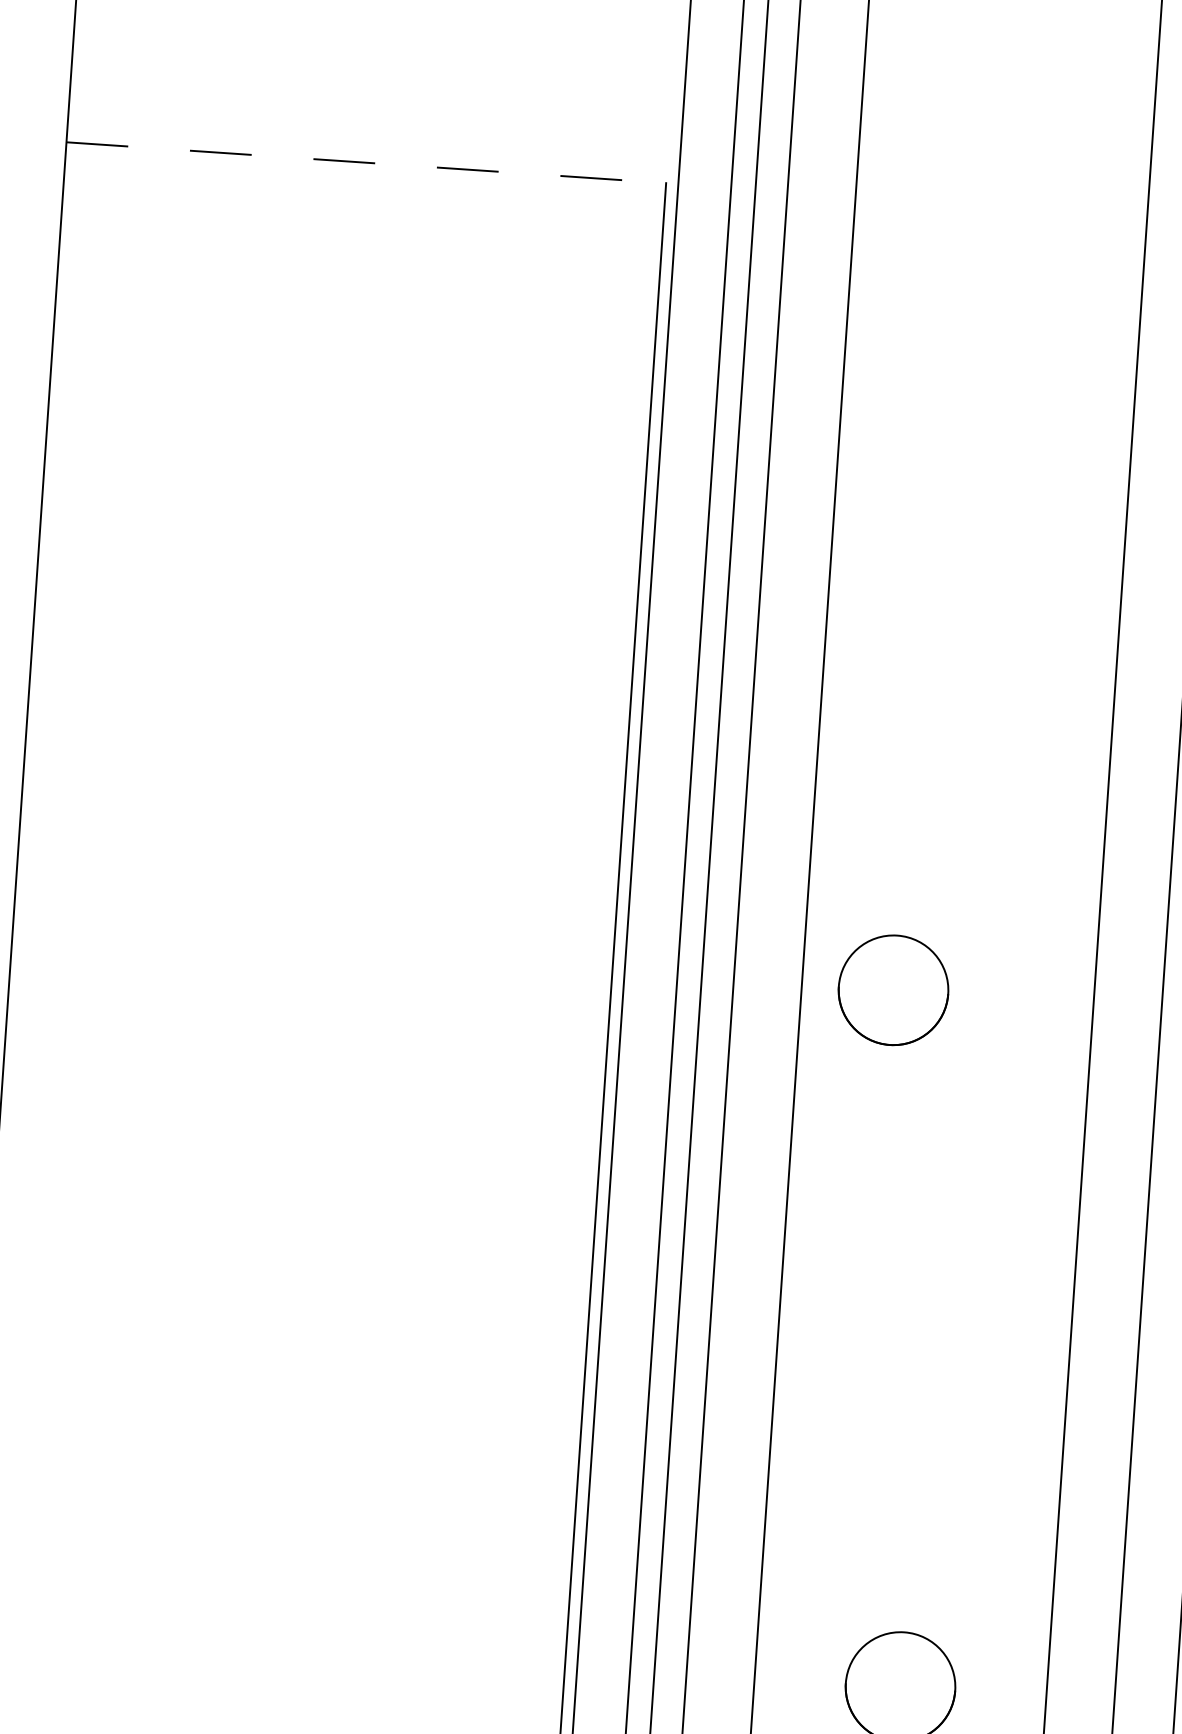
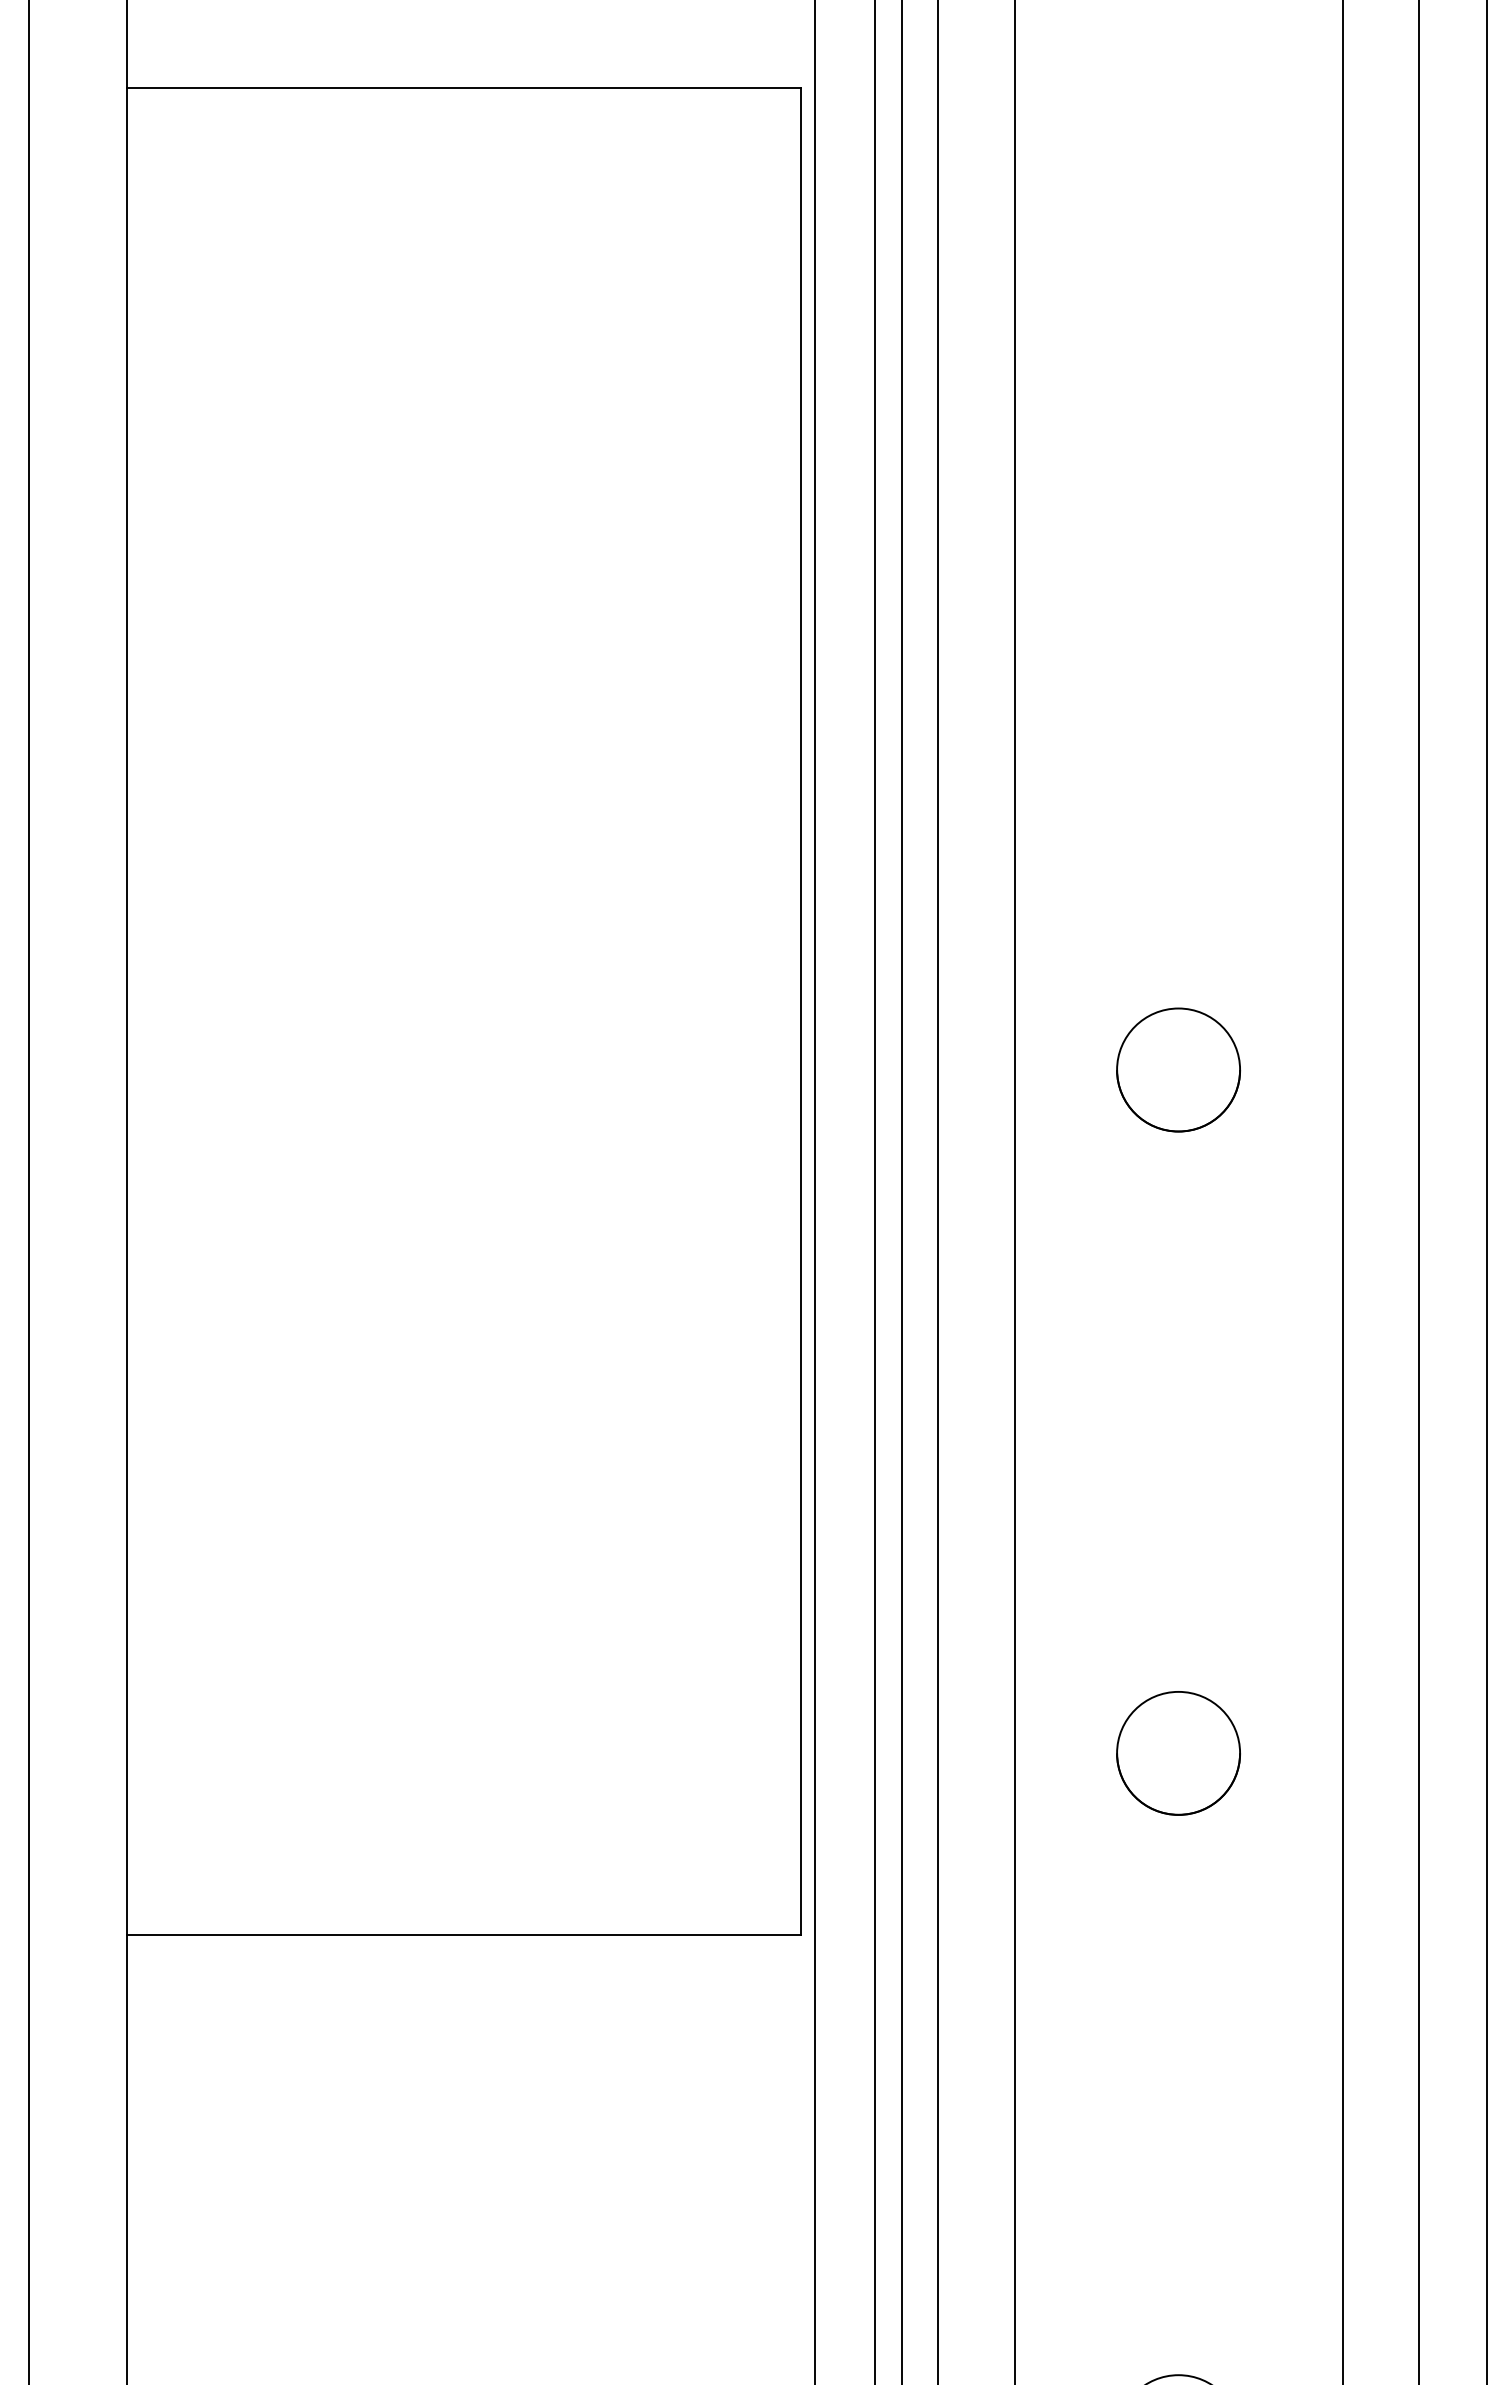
line: (366, 162) -> (464, 87), dashed -> solid
circle: (893, 989) -> (1178, 1069), moved

